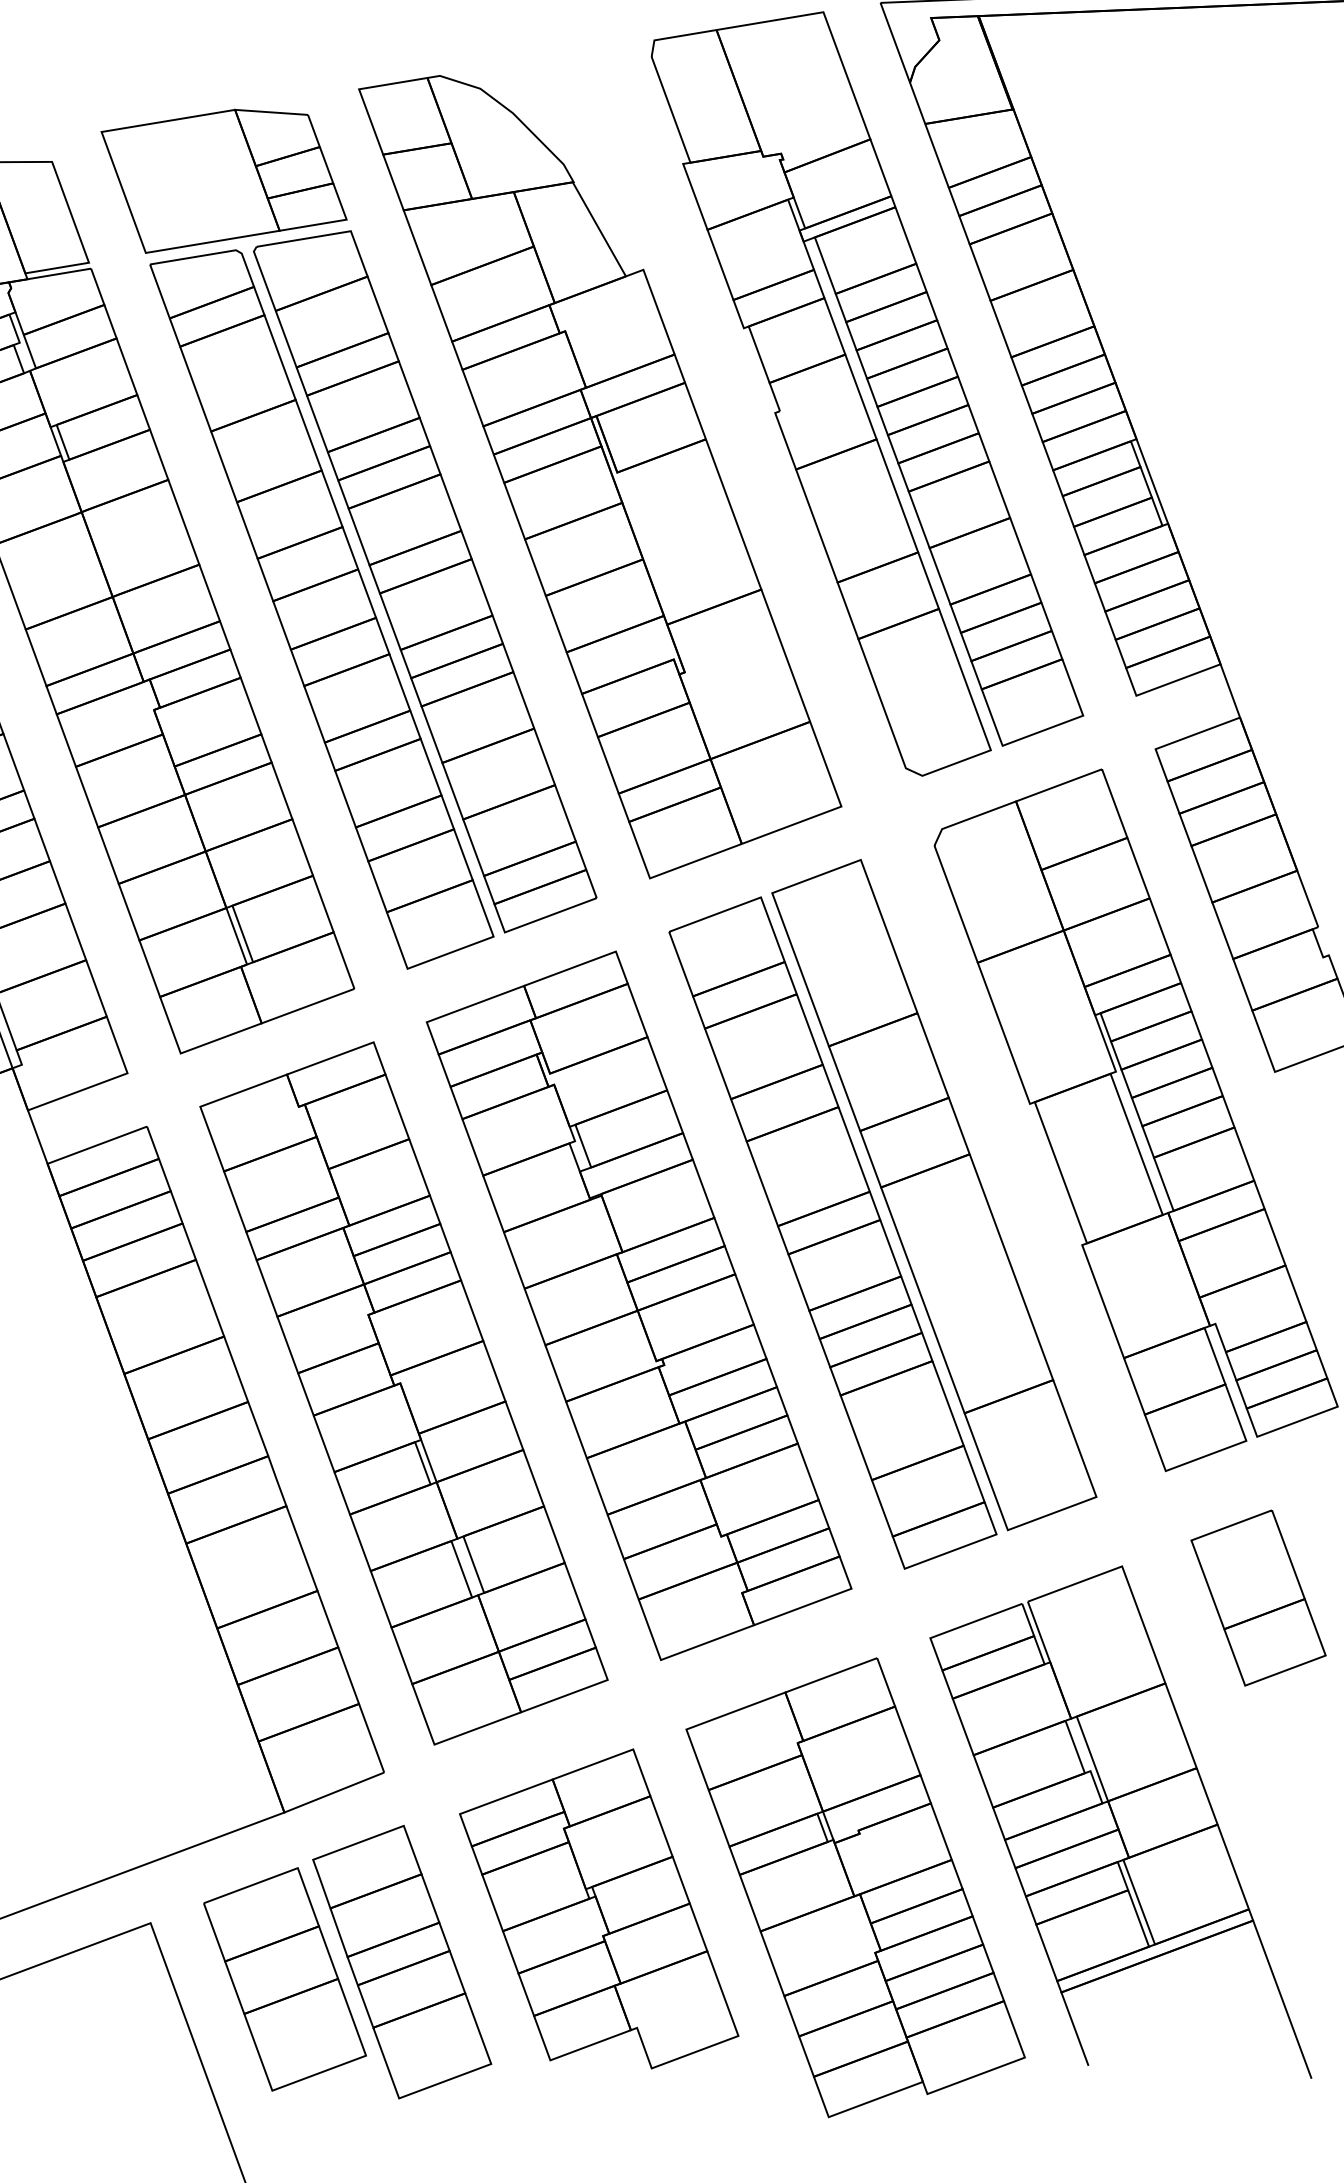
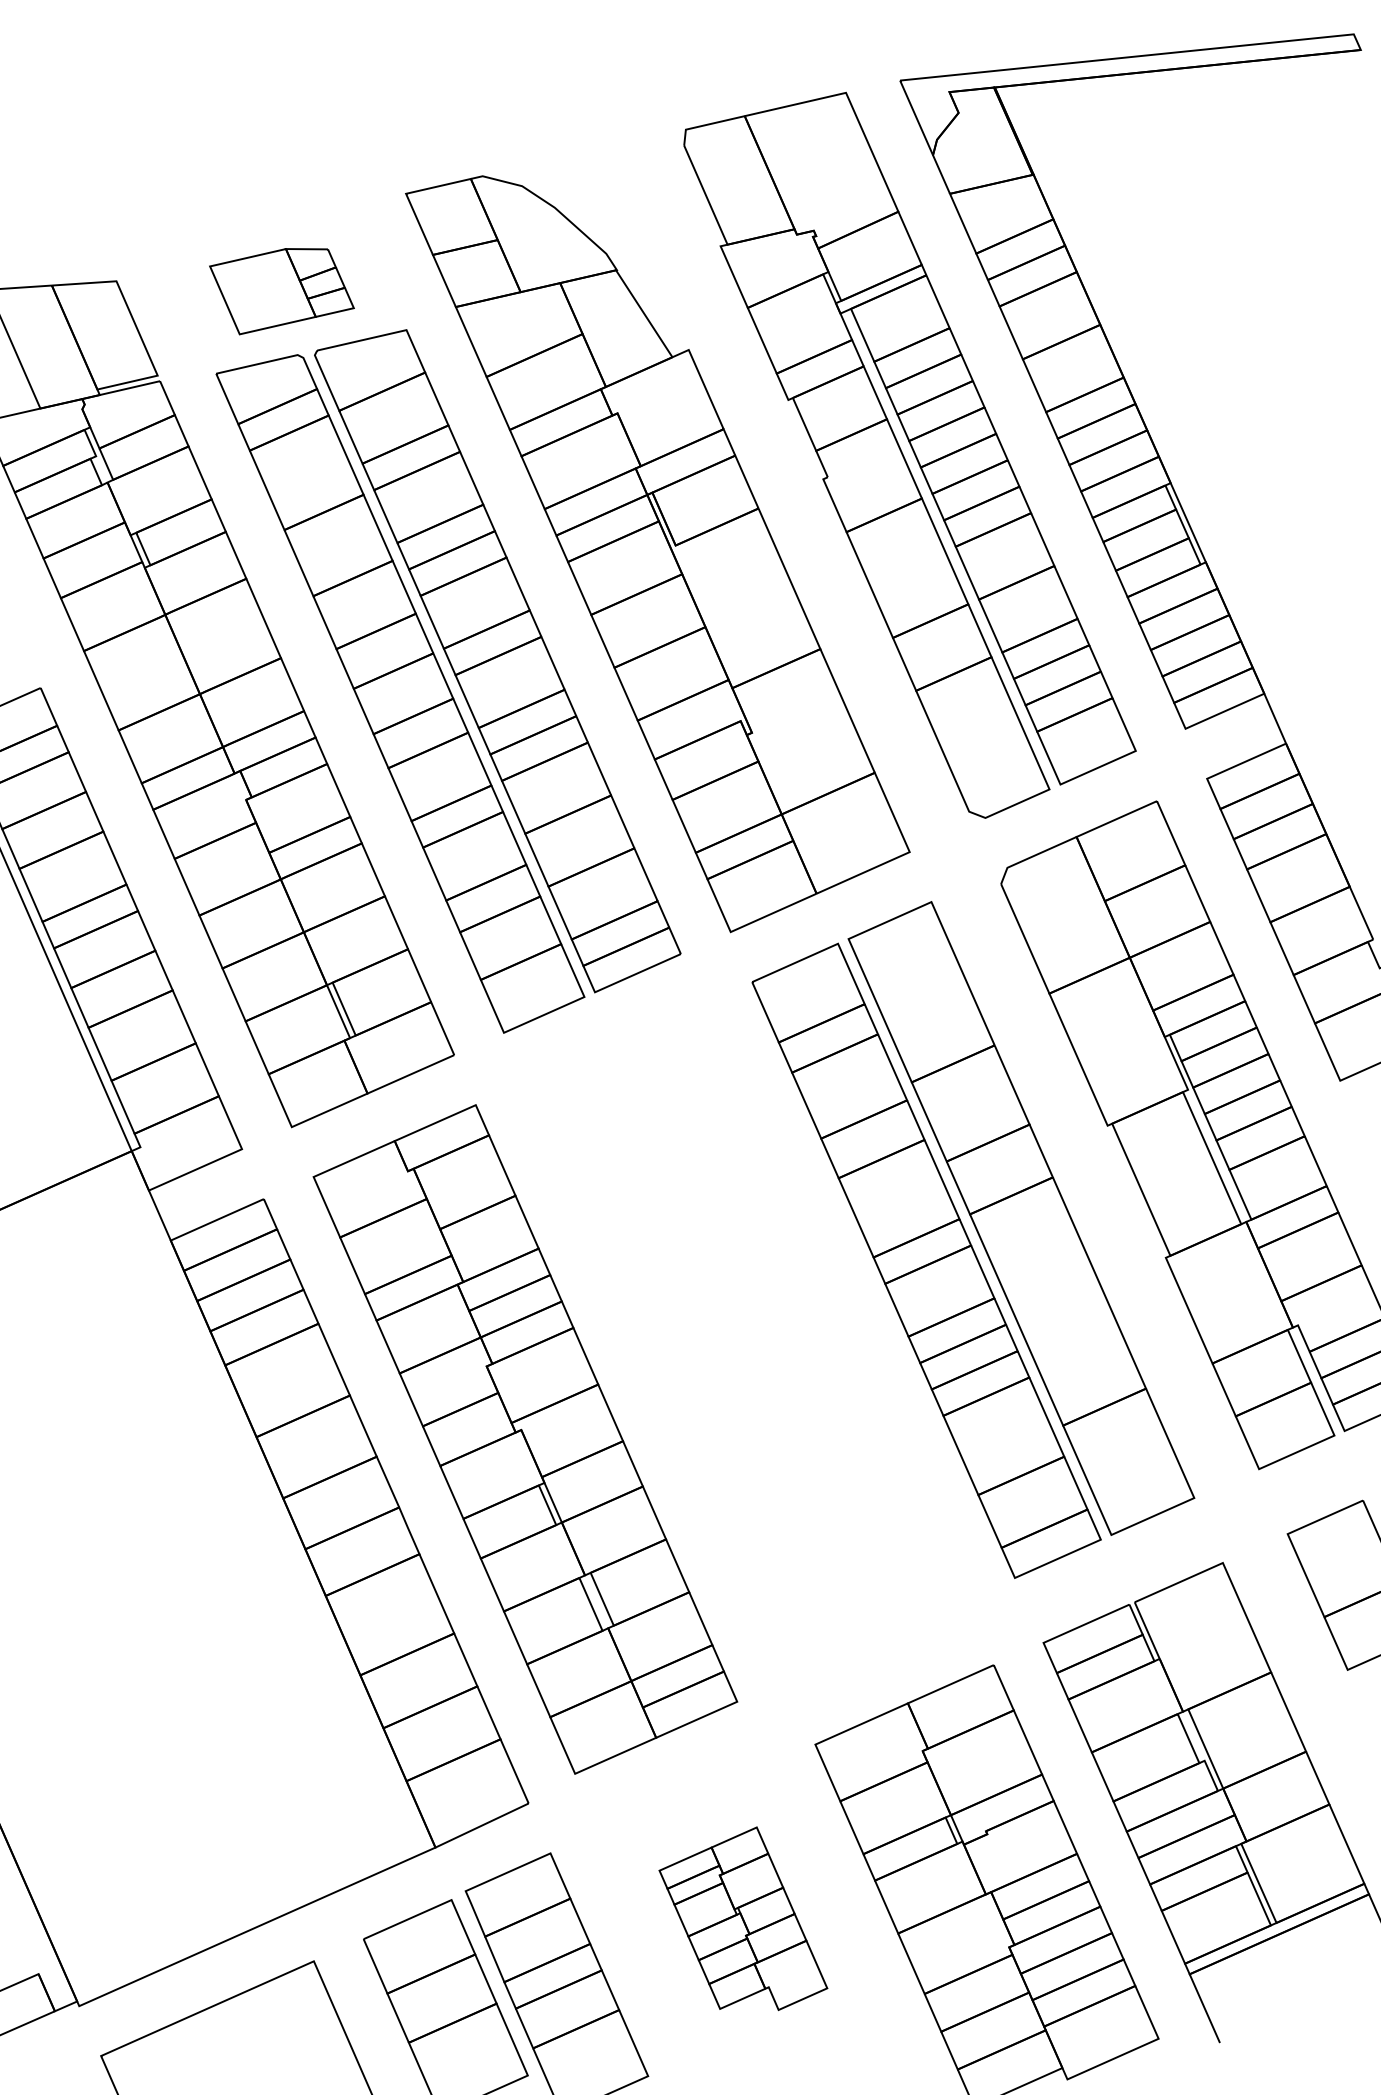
part: (223, 183) -> (281, 291), size x0.6
part: (639, 1305) -> (745, 1341), removed
part: (600, 1905) -> (743, 1918), size x0.6

